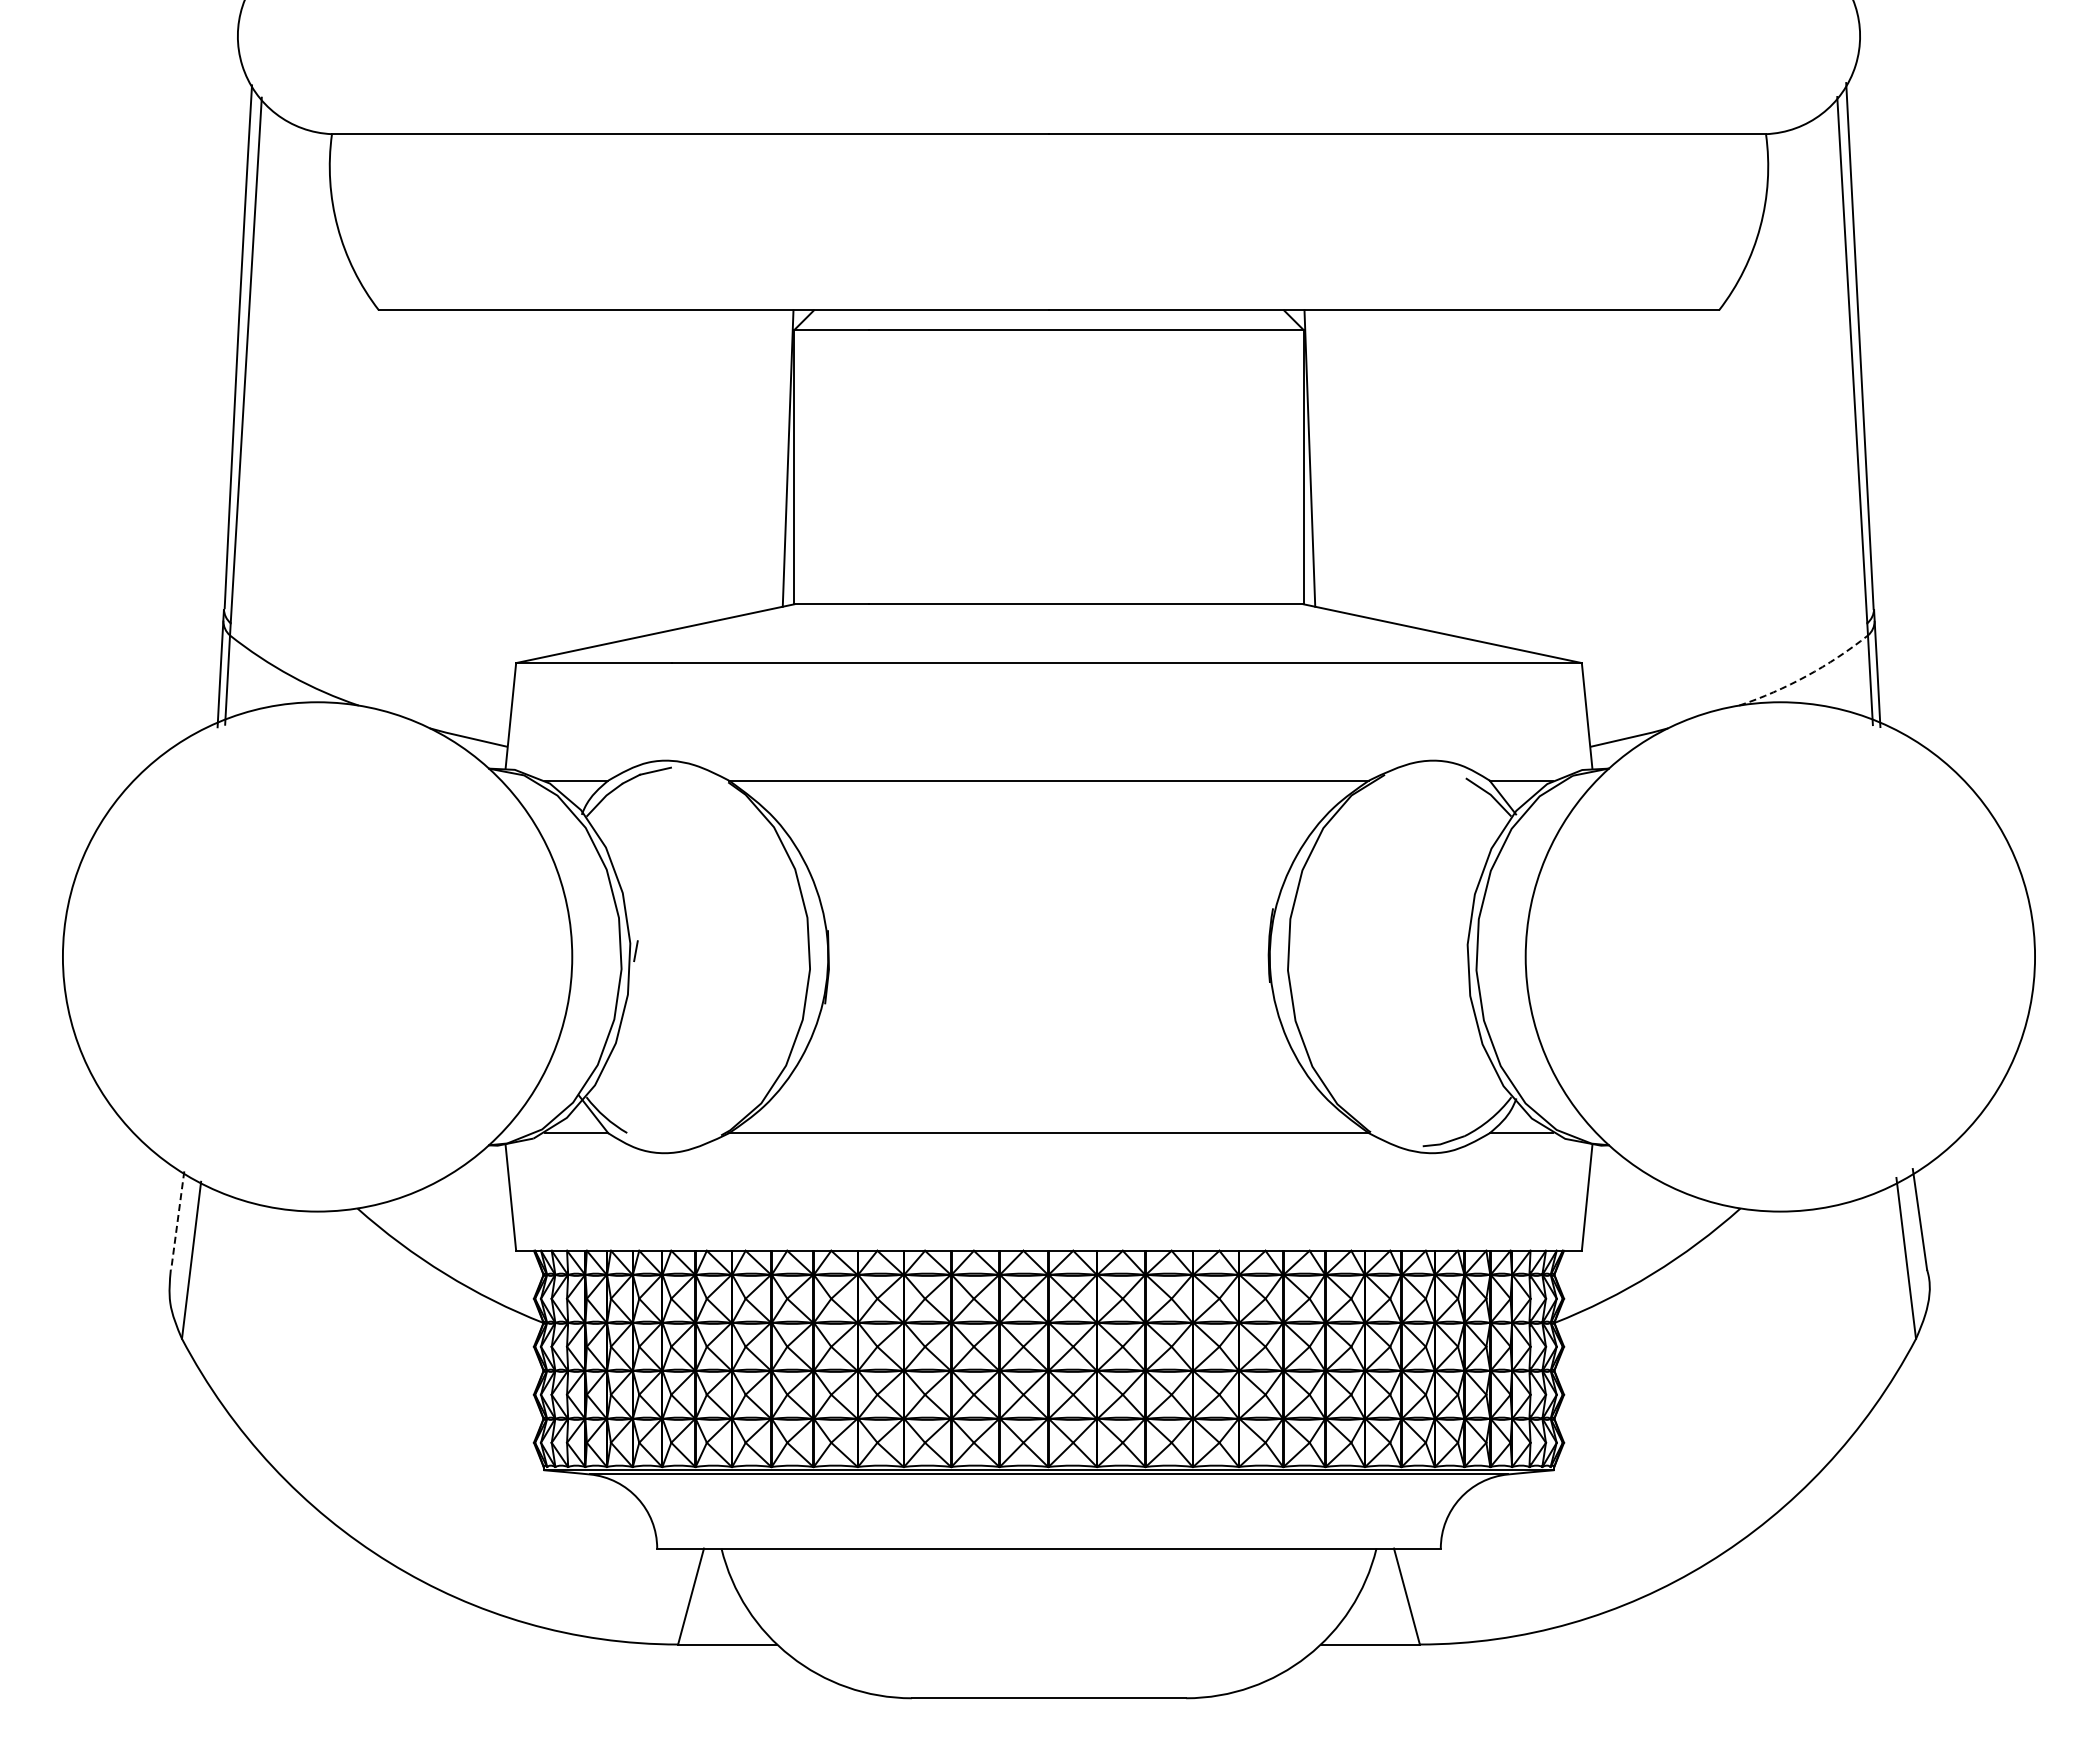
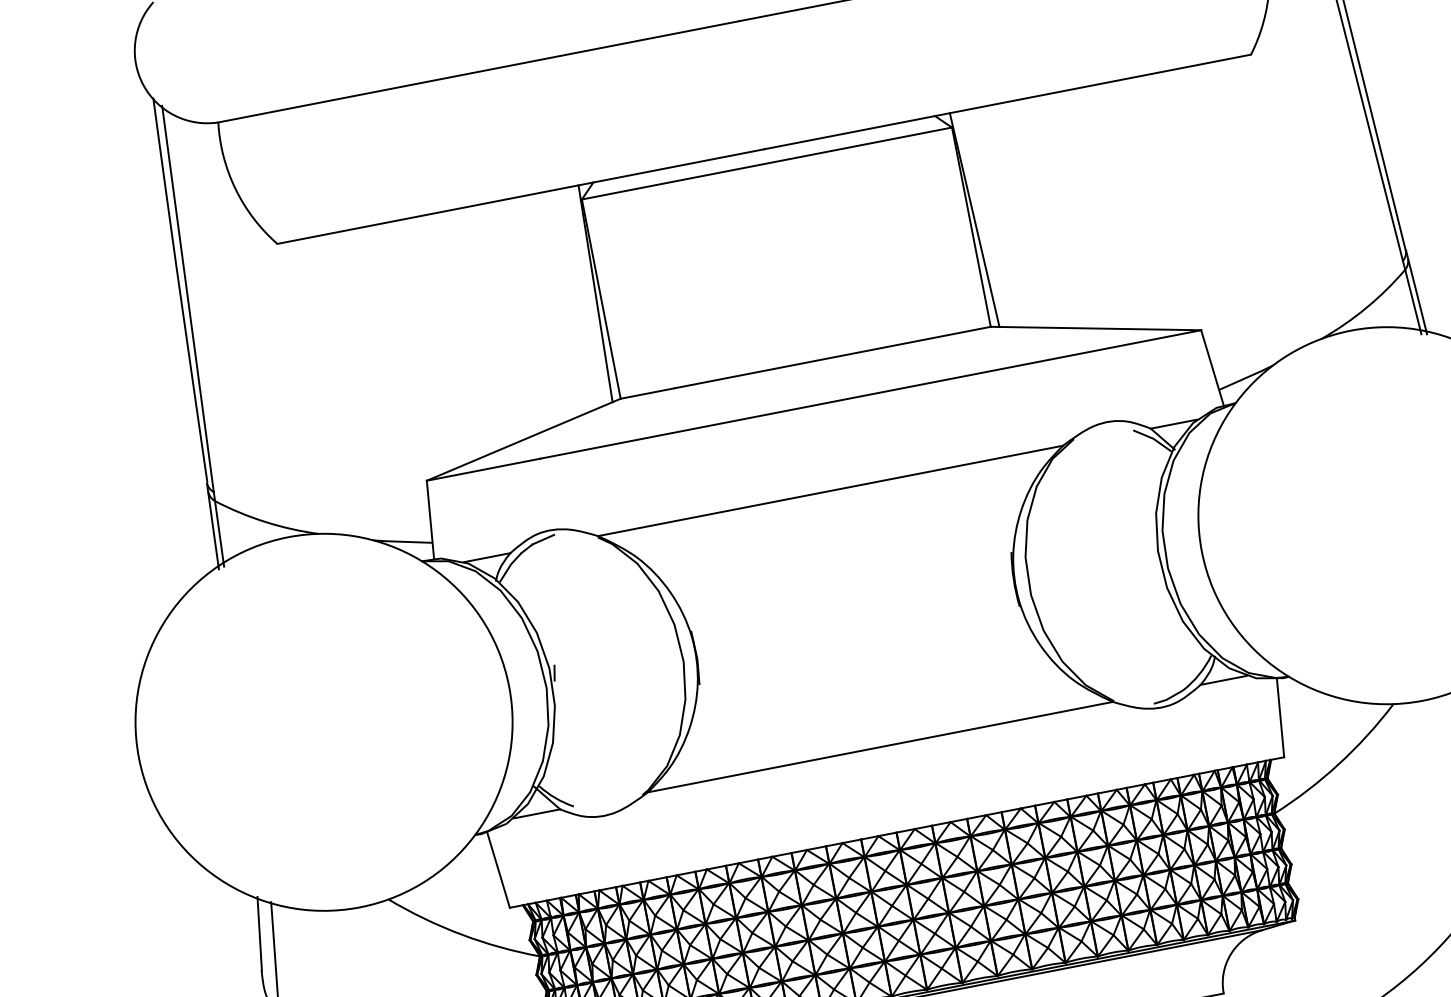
arc: (1806, 676) -> (1366, 308), dashed -> solid
line: (177, 1220) -> (259, 933), dashed -> solid

